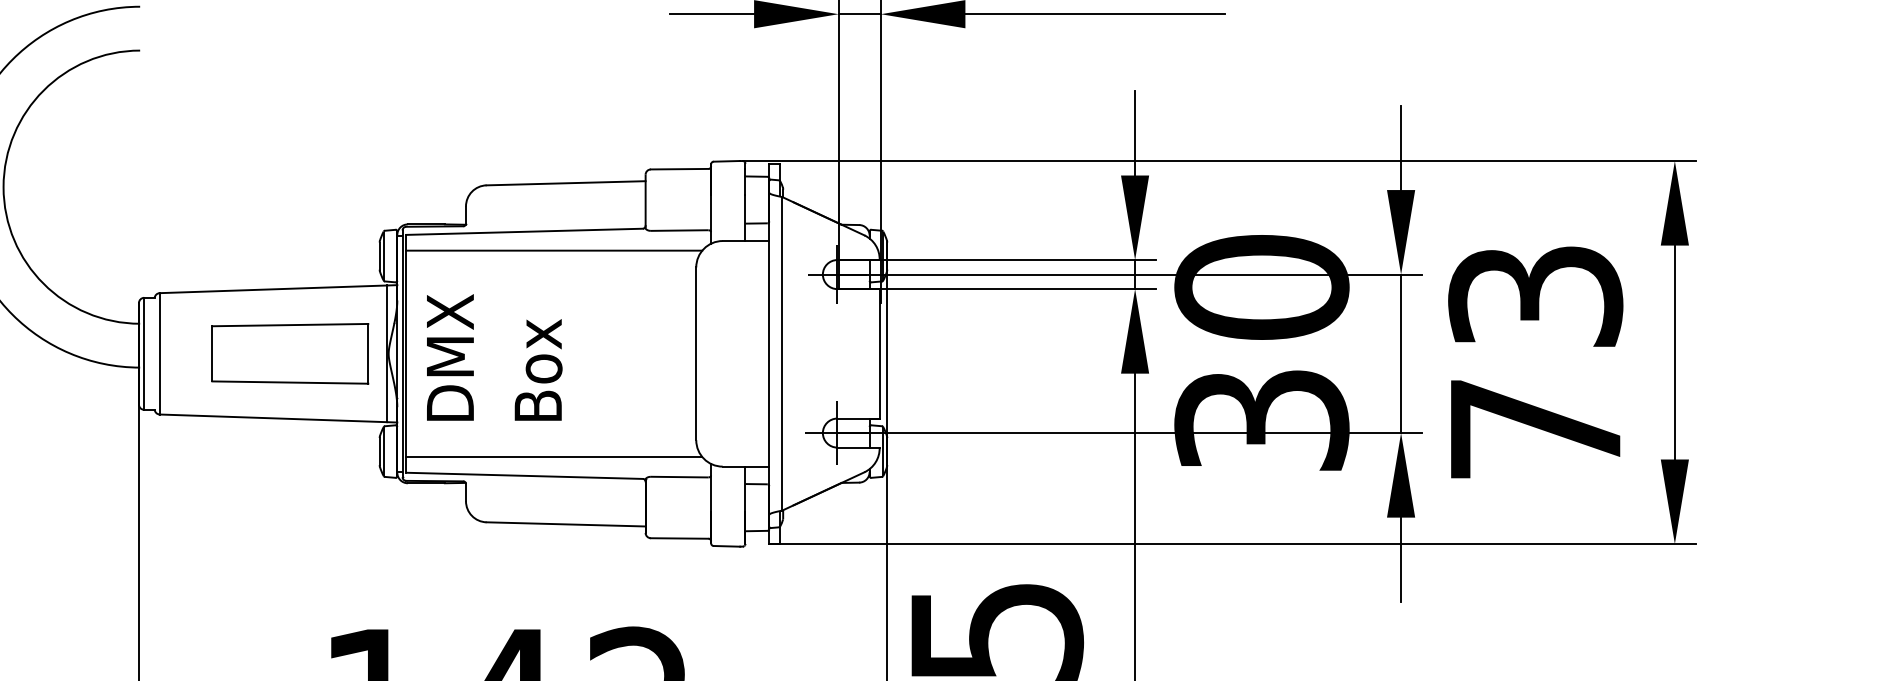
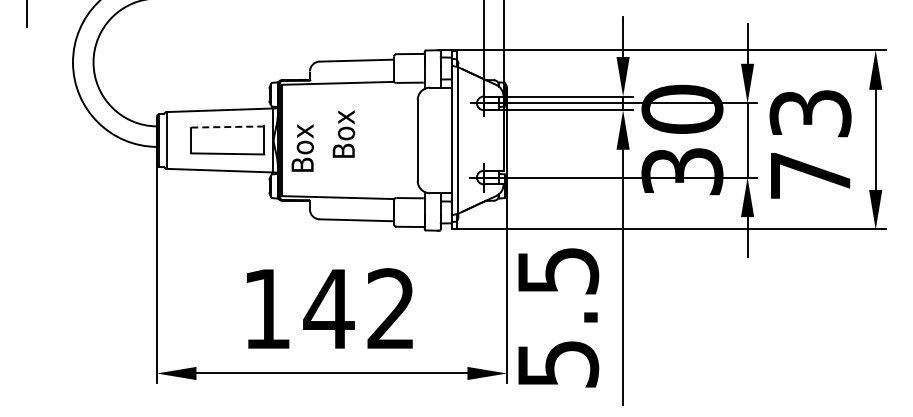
line: (554, 251) -> (351, 92), removed
line: (291, 326) -> (228, 127), solid -> dashed
text: (450, 353) -> (302, 140), DMX -> Box
text: (537, 368) -> (343, 133), moved
line: (554, 456) -> (351, 188), removed

